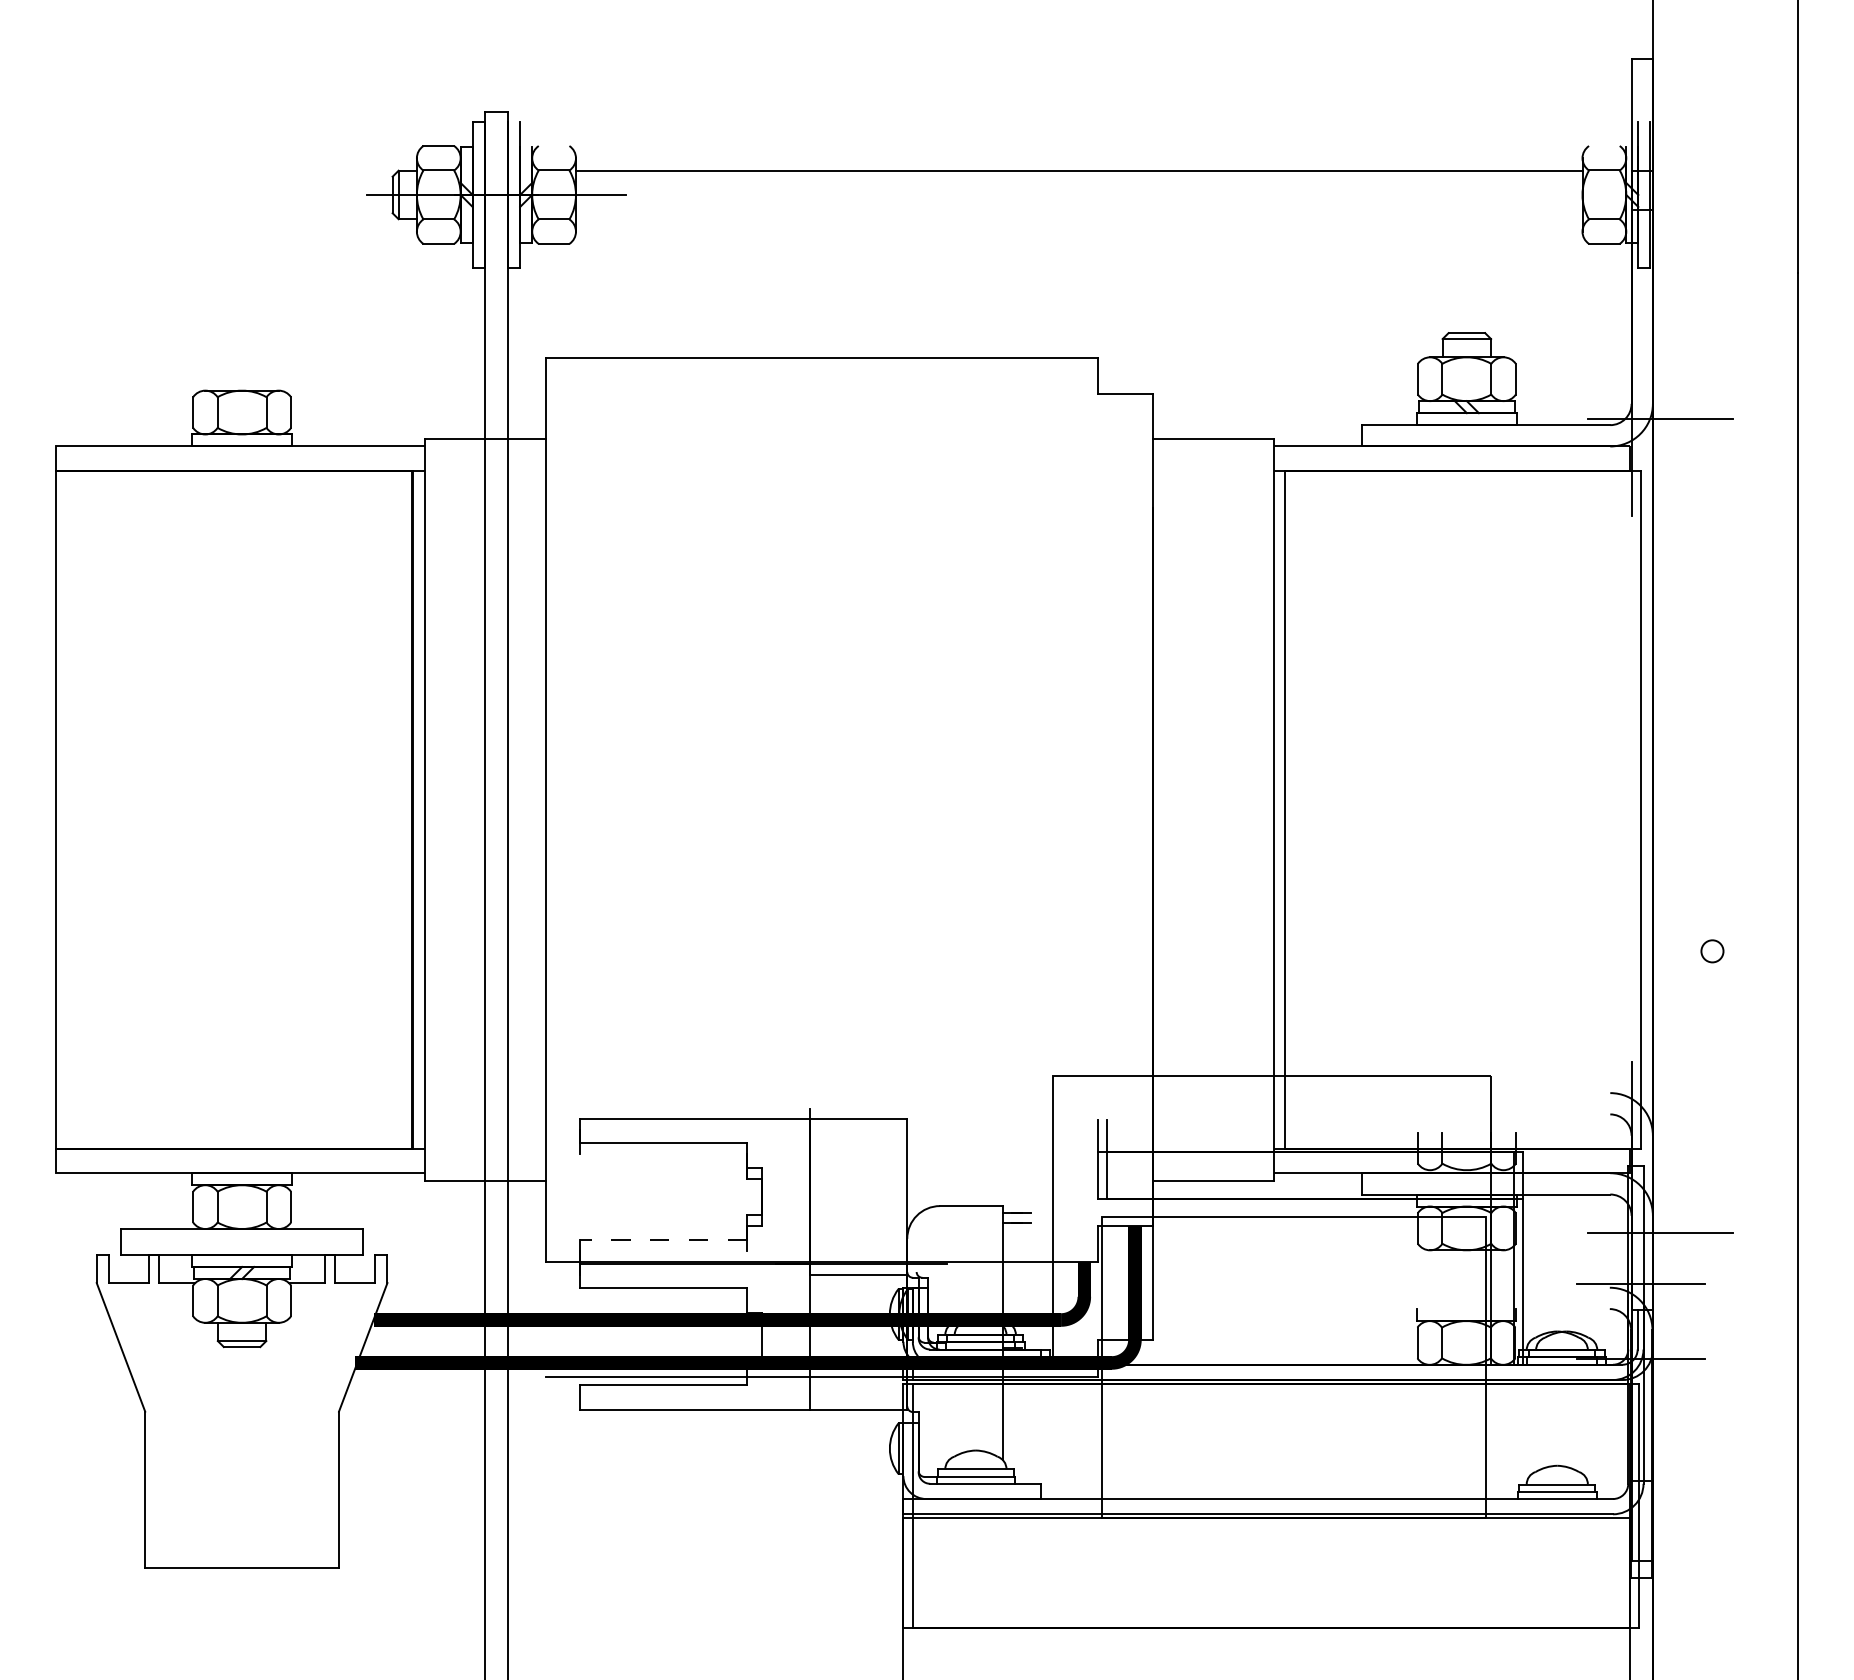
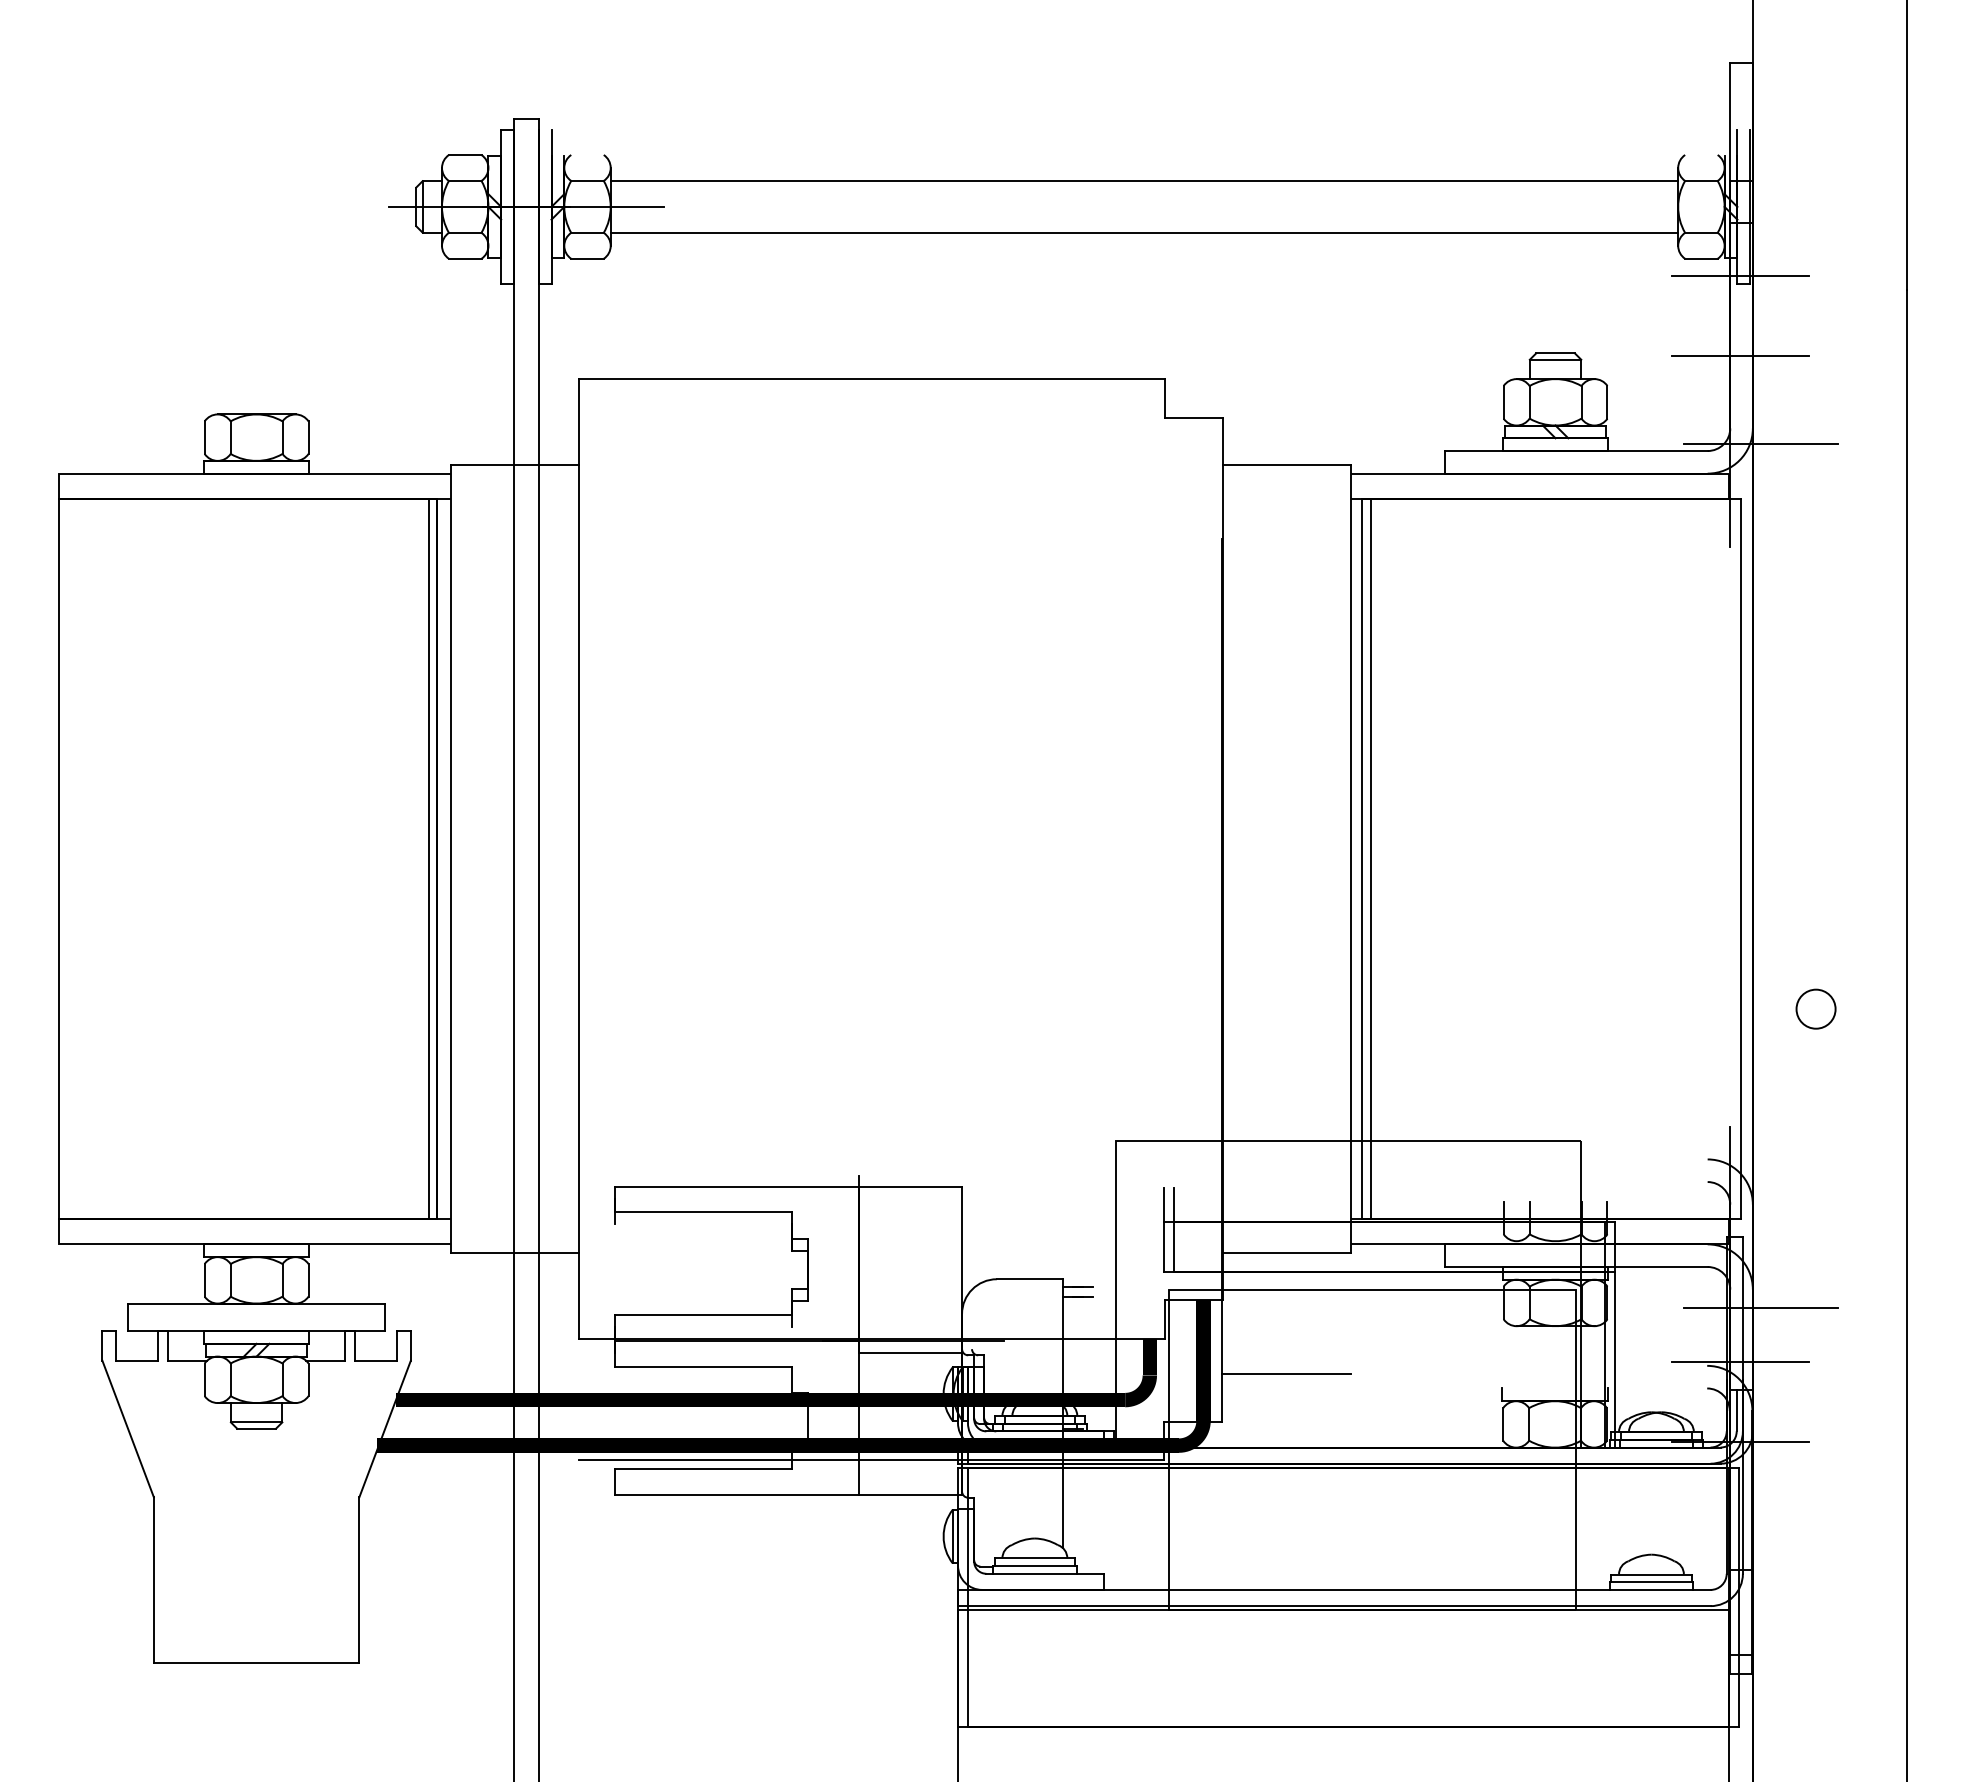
line: (1079, 219) -> (1144, 232), added
line: (1641, 260) -> (1740, 276), added
line: (1641, 336) -> (1740, 356), added
line: (404, 809) -> (428, 858), added
line: (1292, 809) -> (1370, 858), added
circle: (1711, 950) -> (1815, 1008), size x1.67
line: (663, 1240) -> (703, 1315), dashed -> solid
line: (1213, 1295) -> (1286, 1374), added

